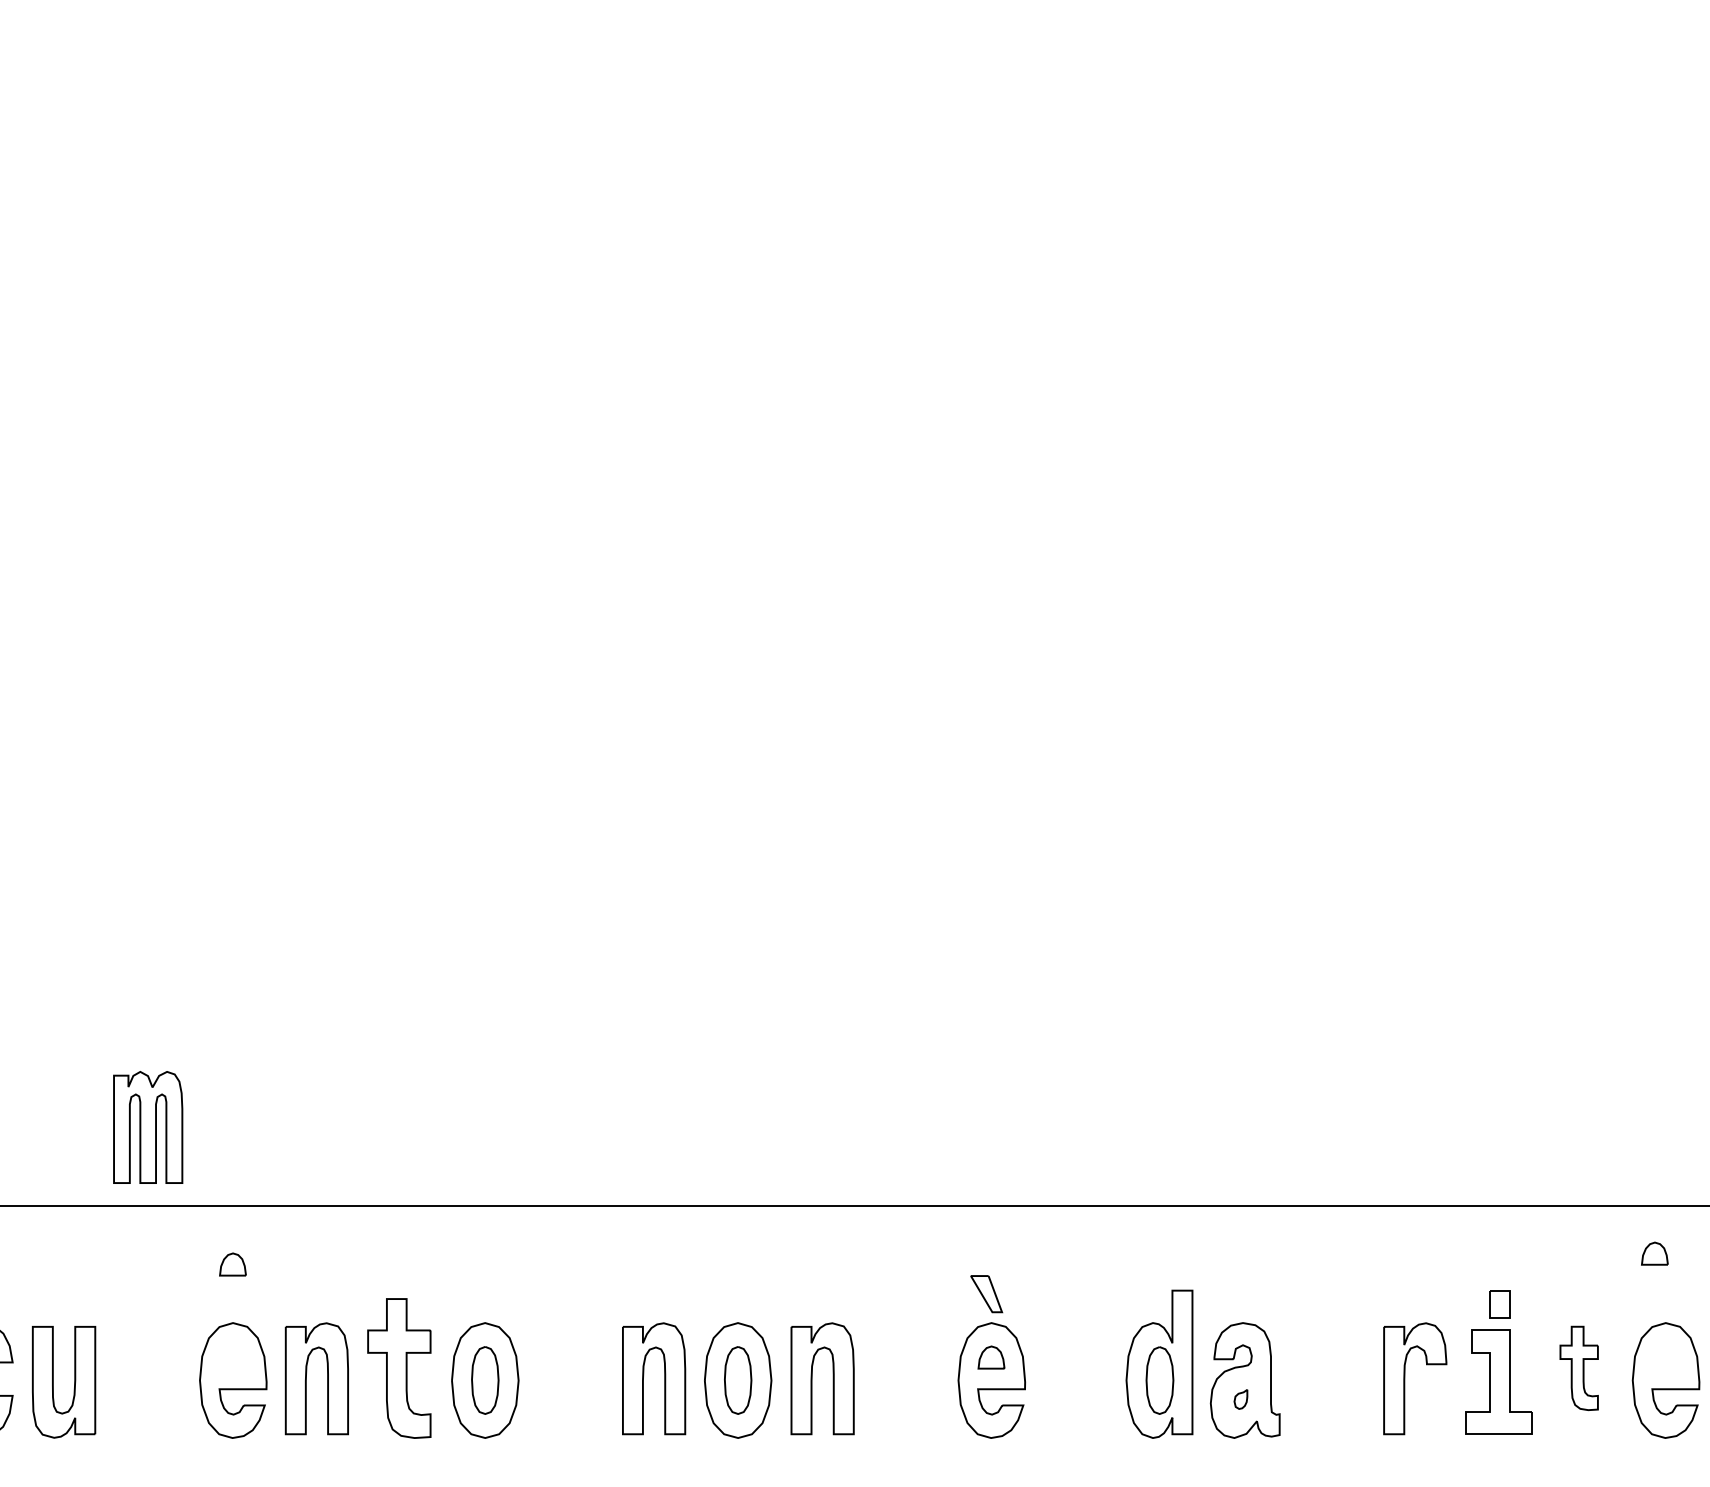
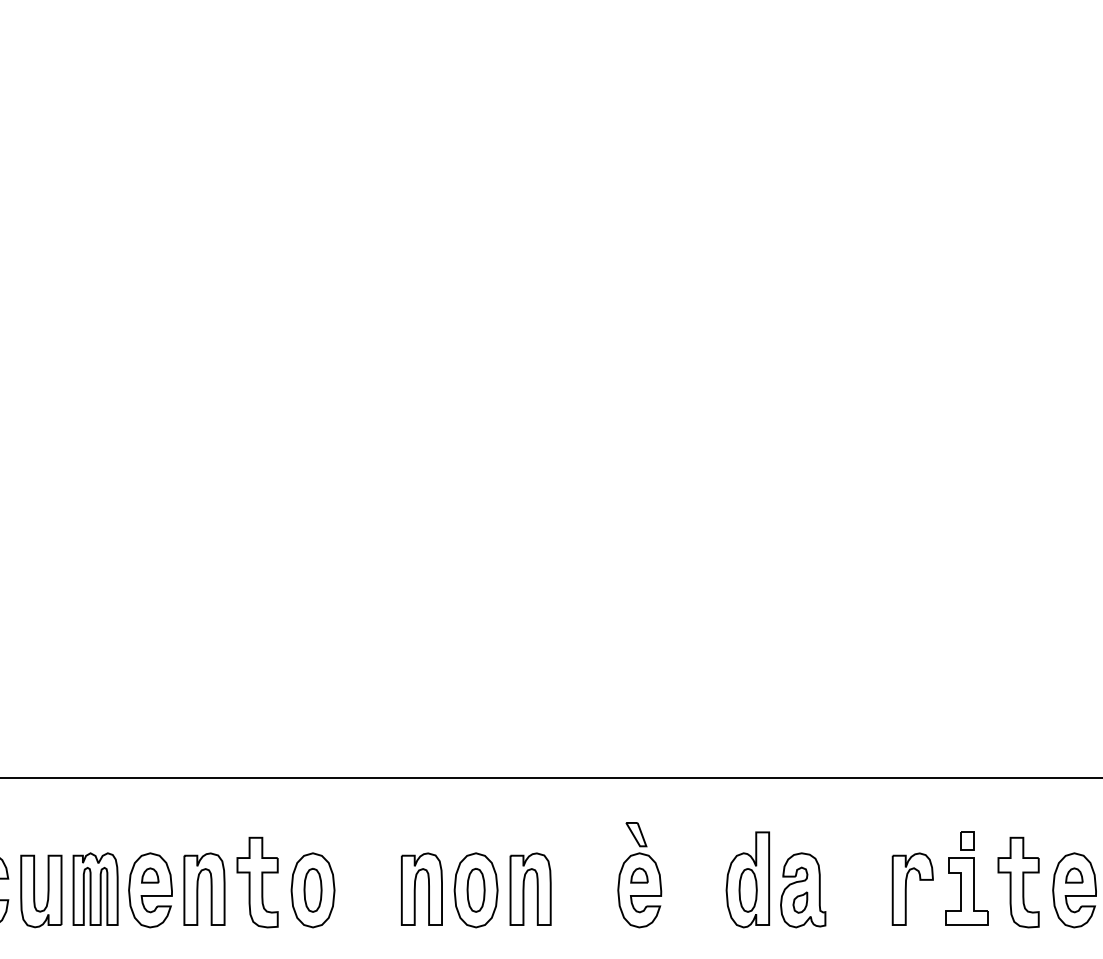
part: (147, 1126) -> (95, 888), moved
part: (1655, 1253) -> (1074, 875), moved
part: (233, 1264) -> (150, 875), moved
part: (1579, 1368) -> (1018, 882), size x1.67
part: (1241, 1399) -> (800, 902), size x1.67

